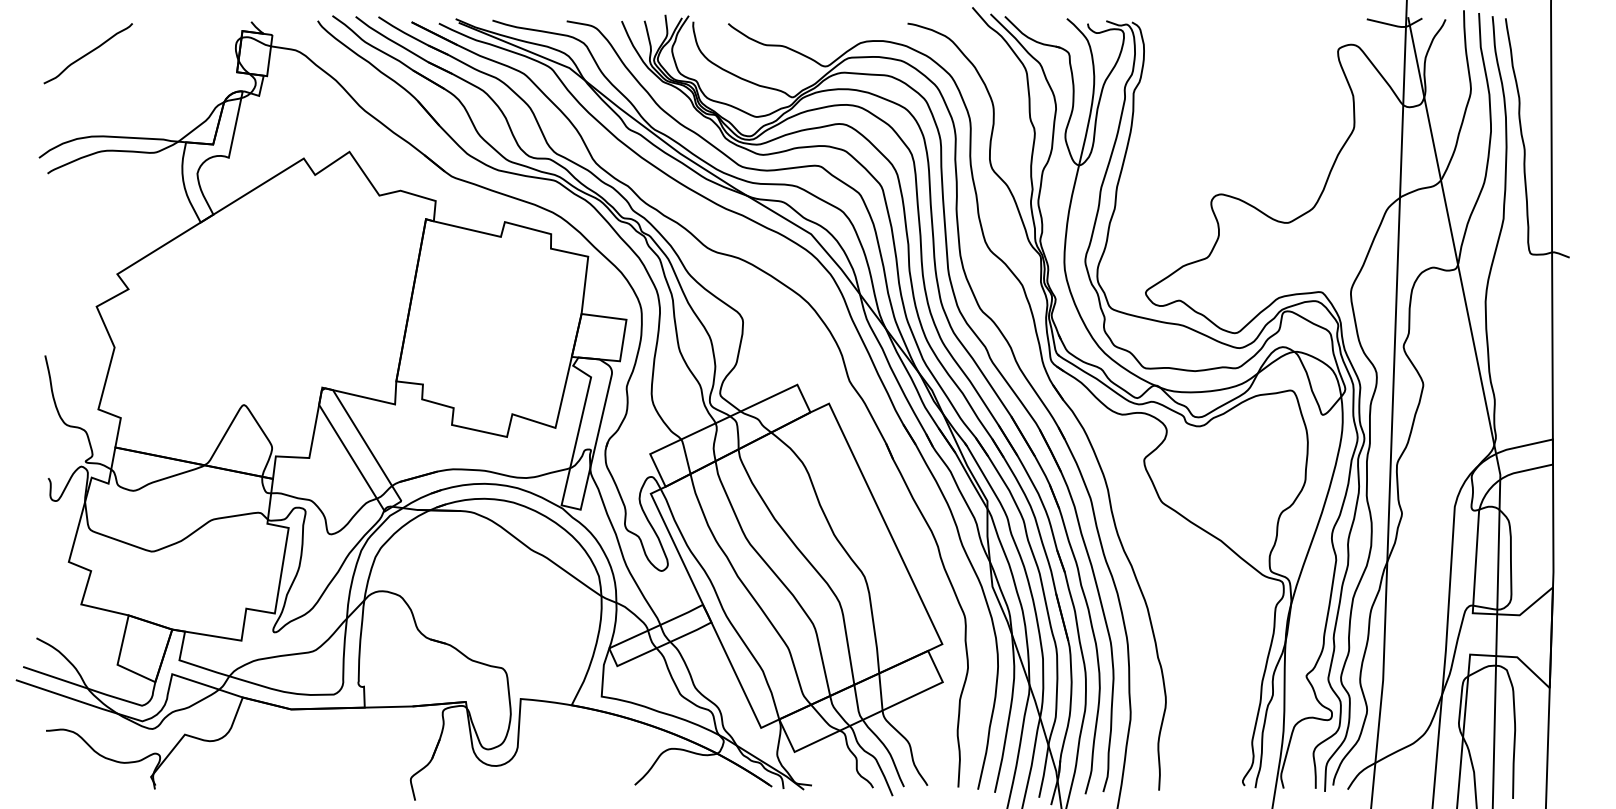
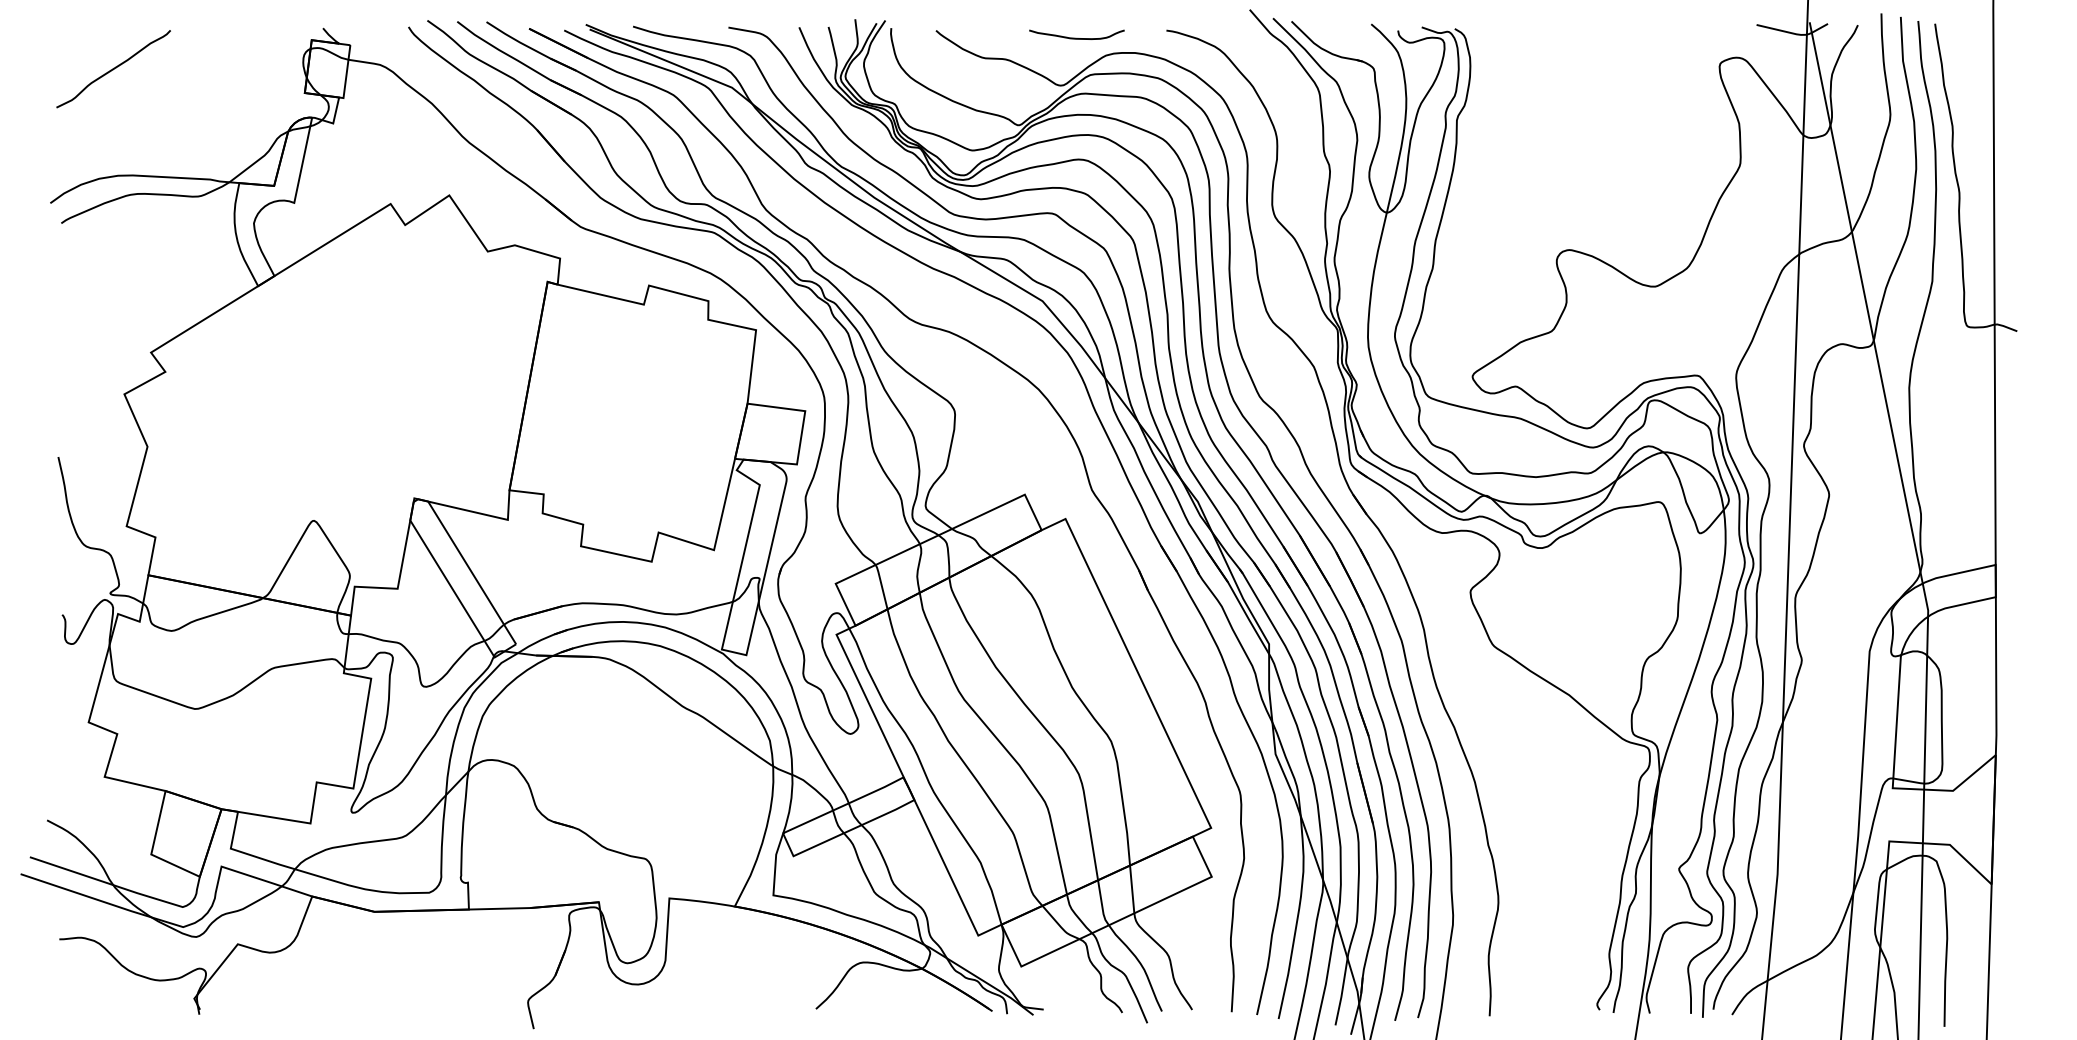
curve: (837, 29) -> (1076, 37), added

